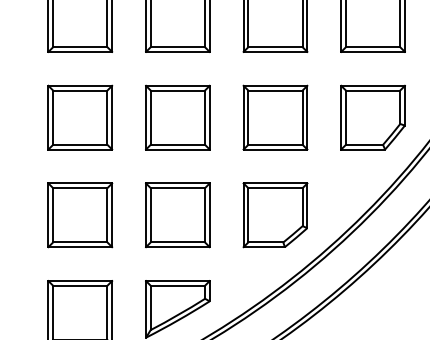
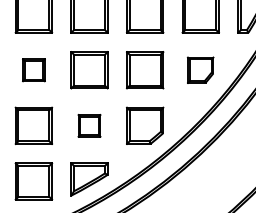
part: (79, 118) -> (33, 70), size x0.6
part: (372, 118) -> (200, 70), size x0.7
part: (177, 214) -> (89, 125), size x0.6

